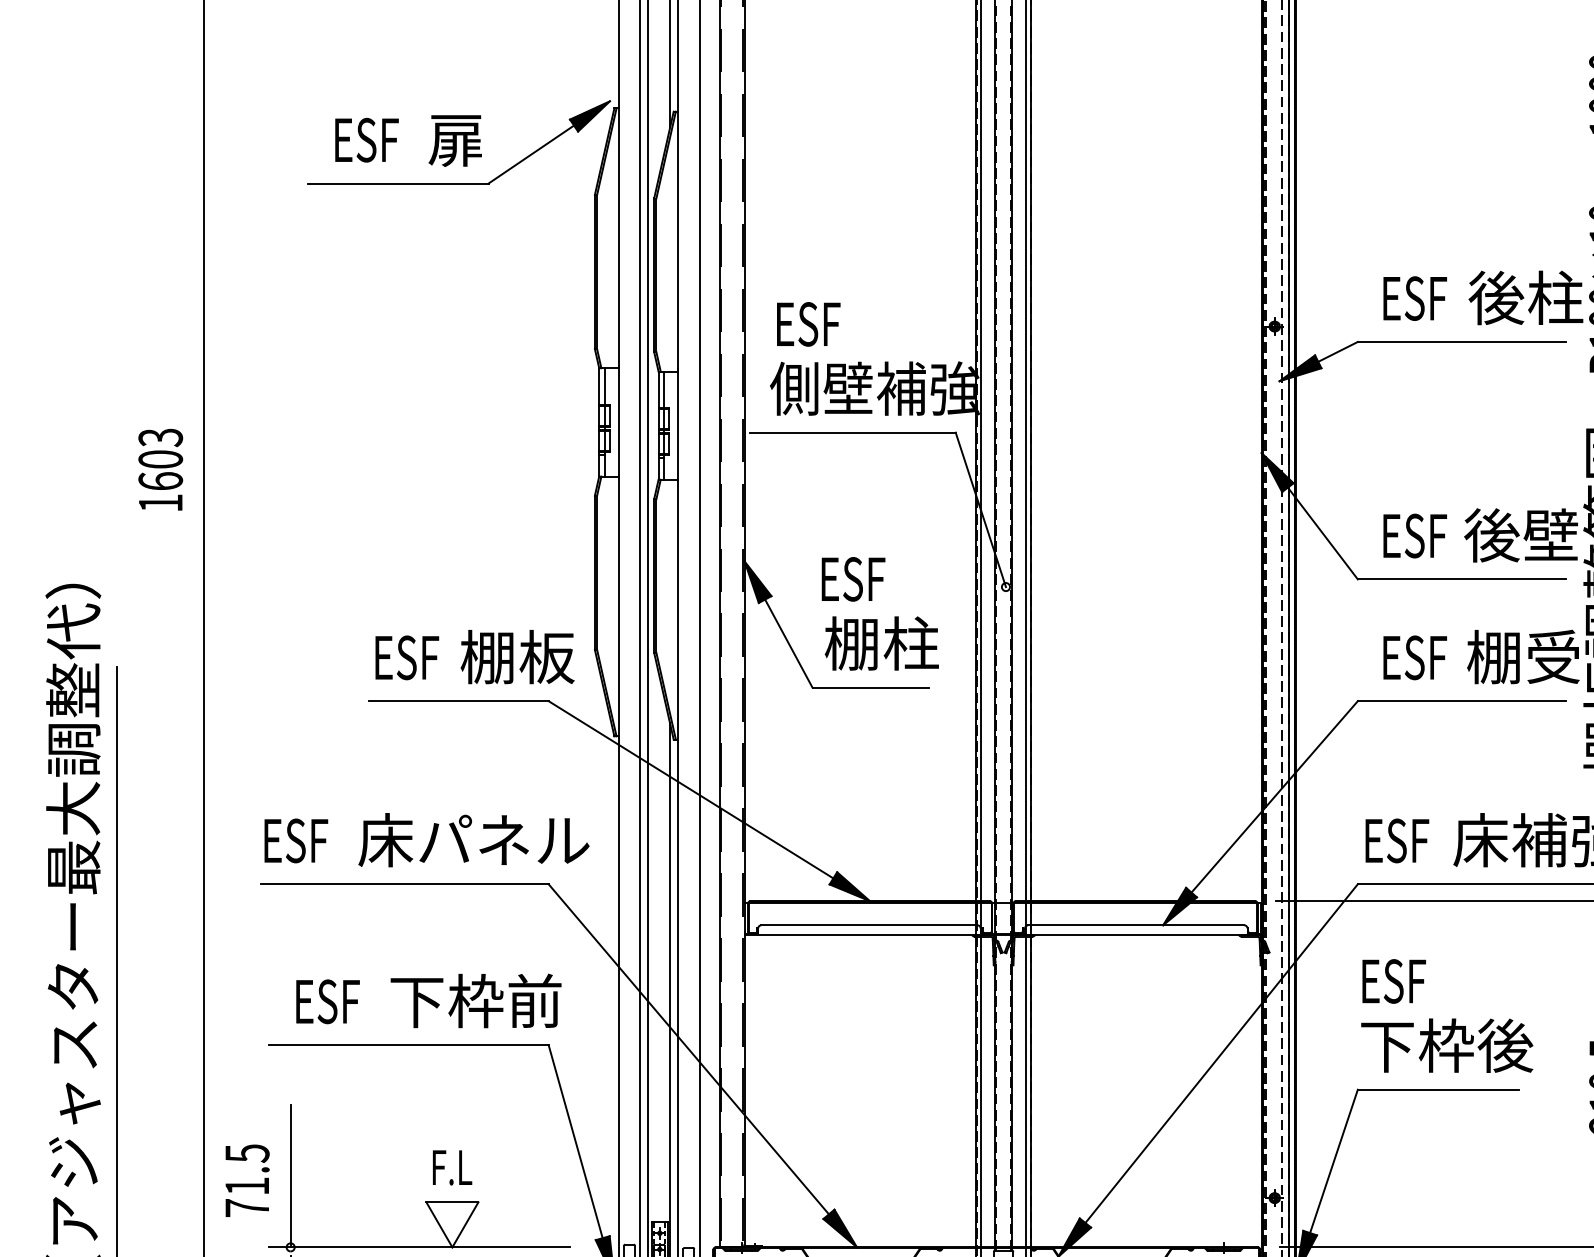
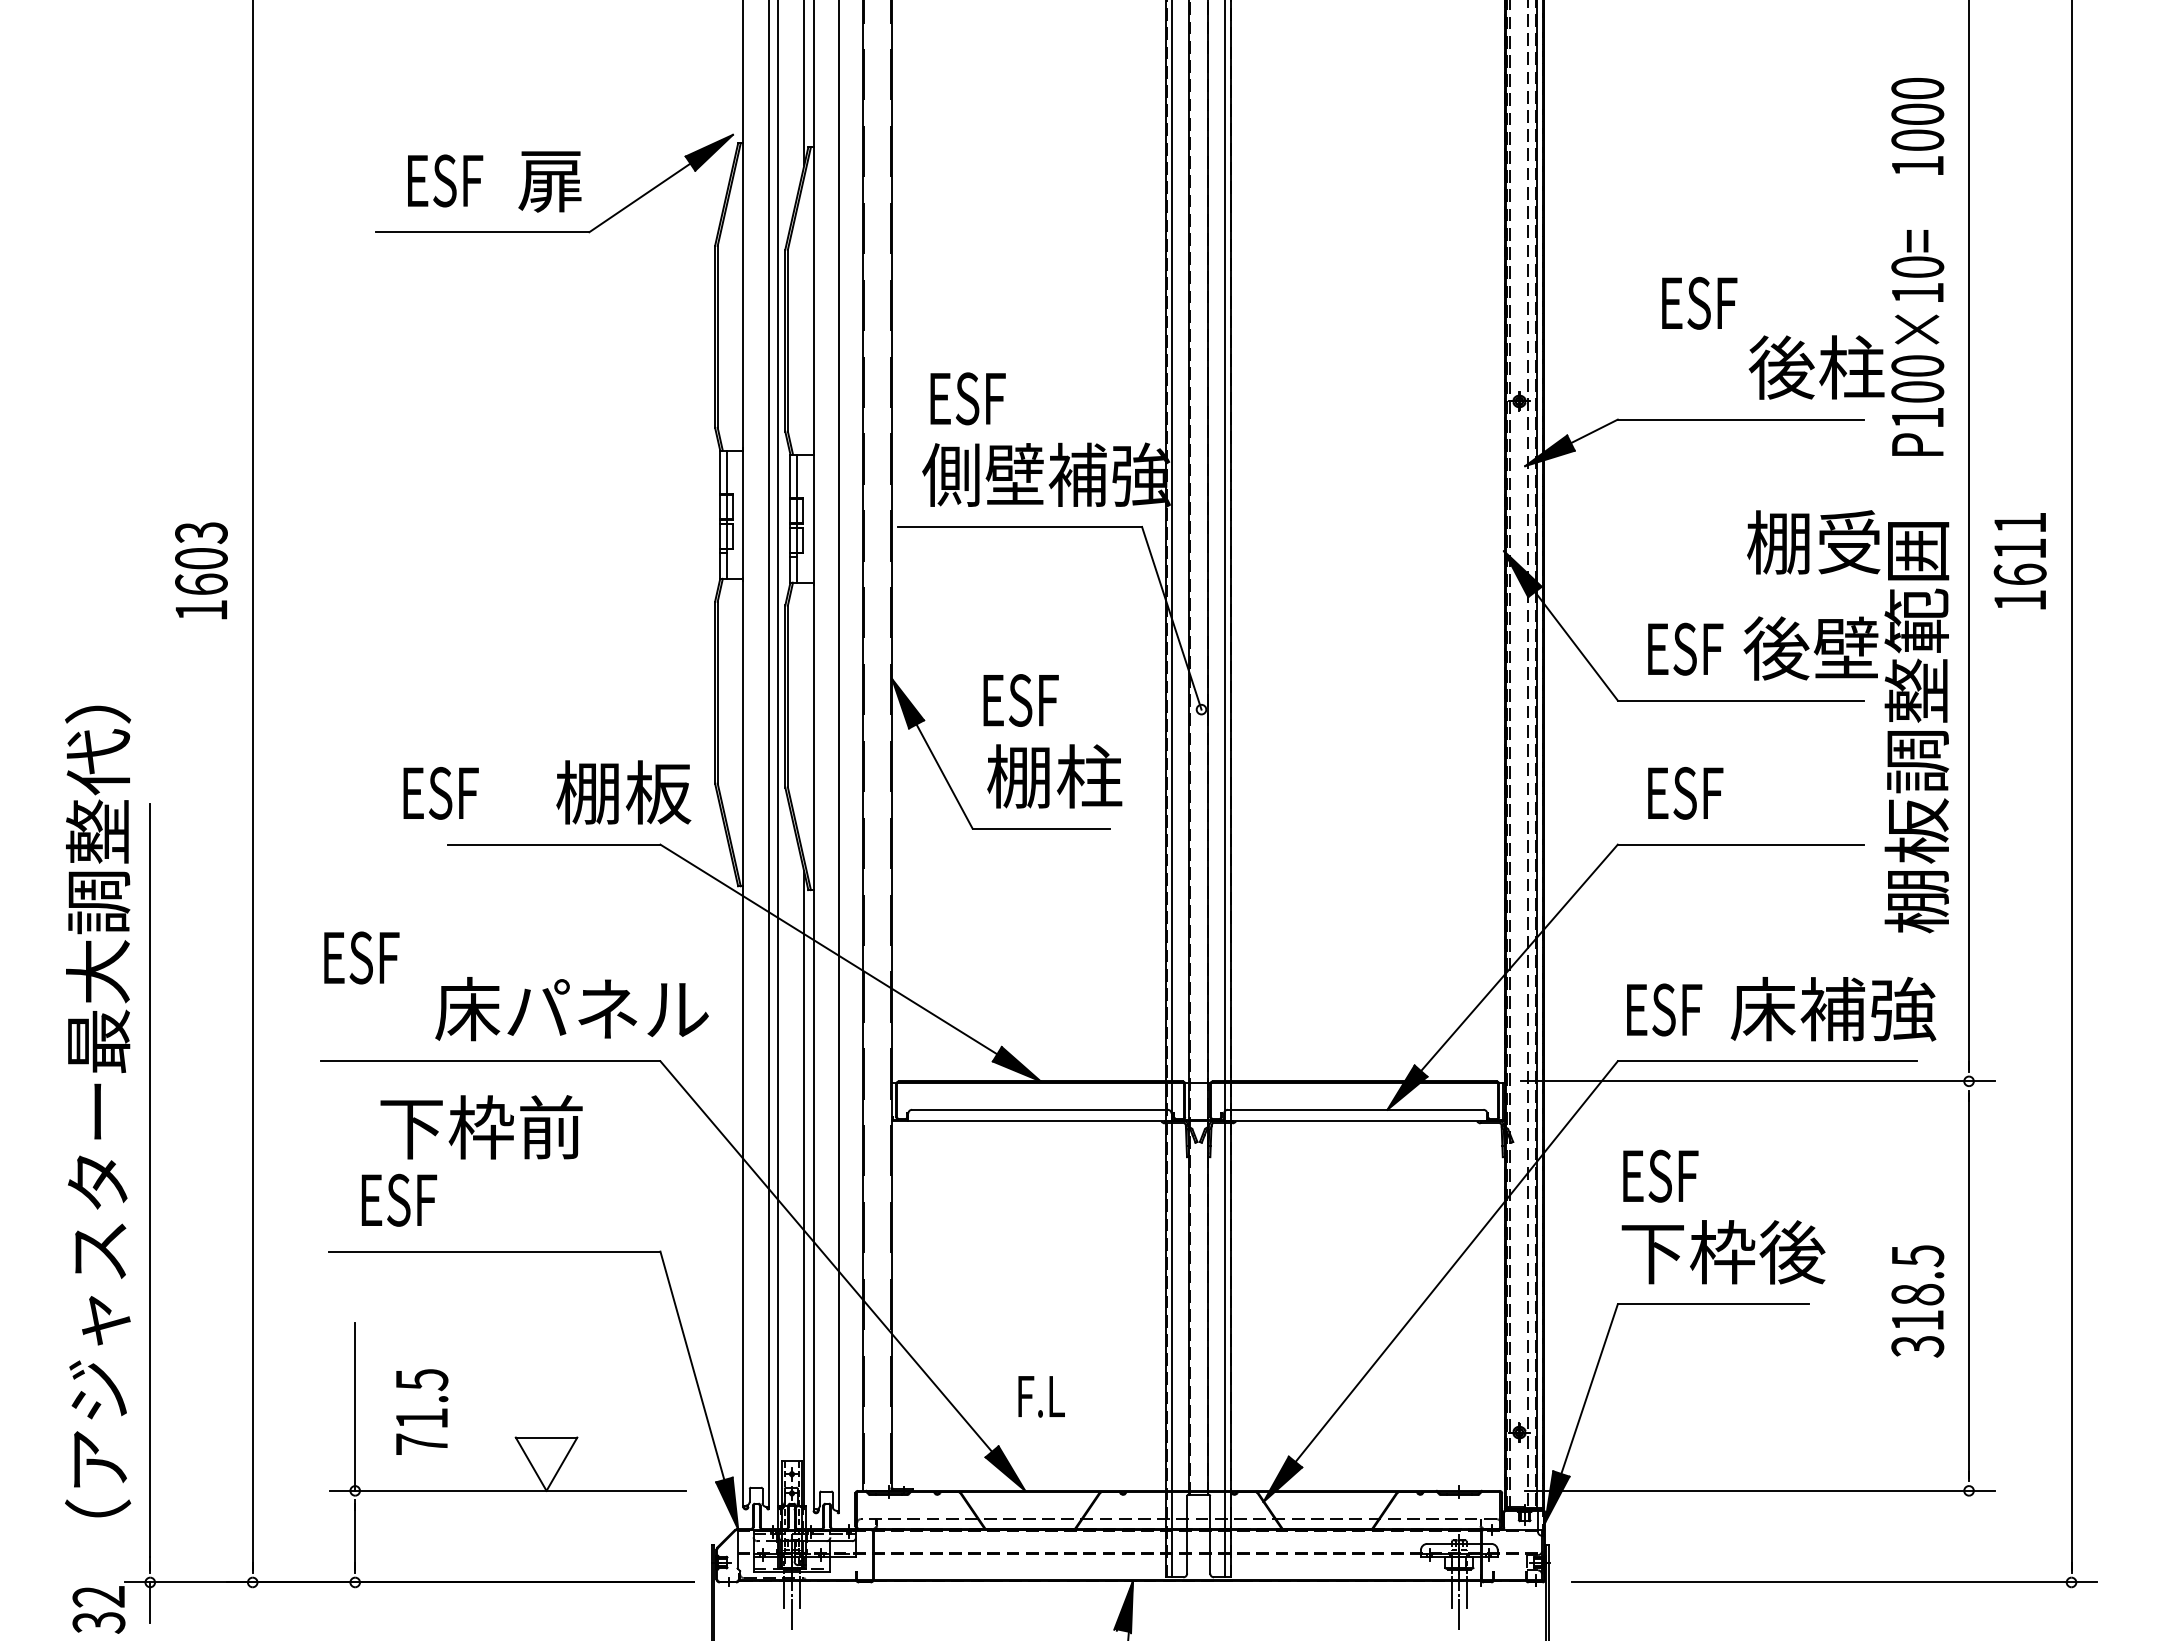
text: (1415, 298) -> (1699, 303), moved
text: (406, 657) -> (440, 793), moved
text: (1523, 657) -> (1813, 542), moved
text: (295, 840) -> (361, 957), moved
text: (476, 1001) -> (481, 1127), moved
text: (452, 1167) -> (1041, 1396), moved
text: (247, 1180) -> (422, 1411), moved

